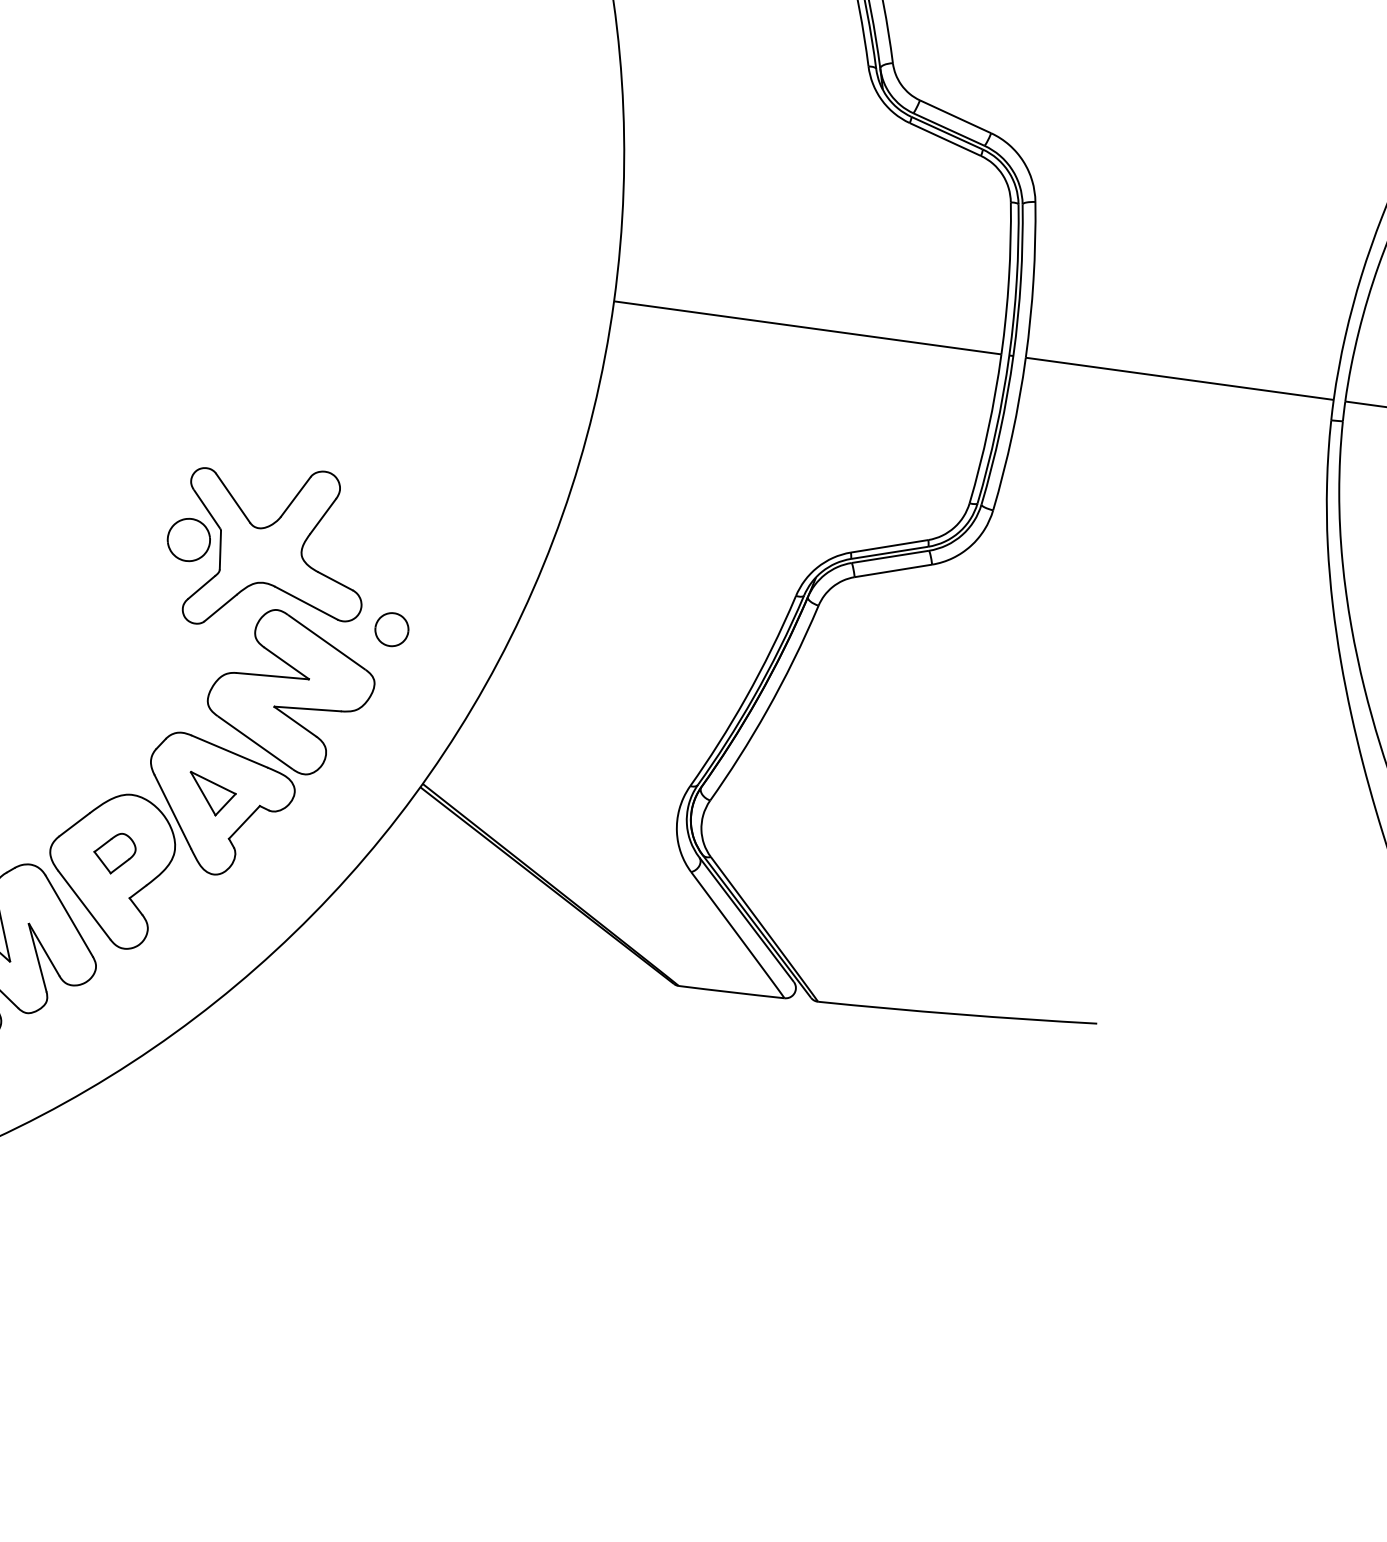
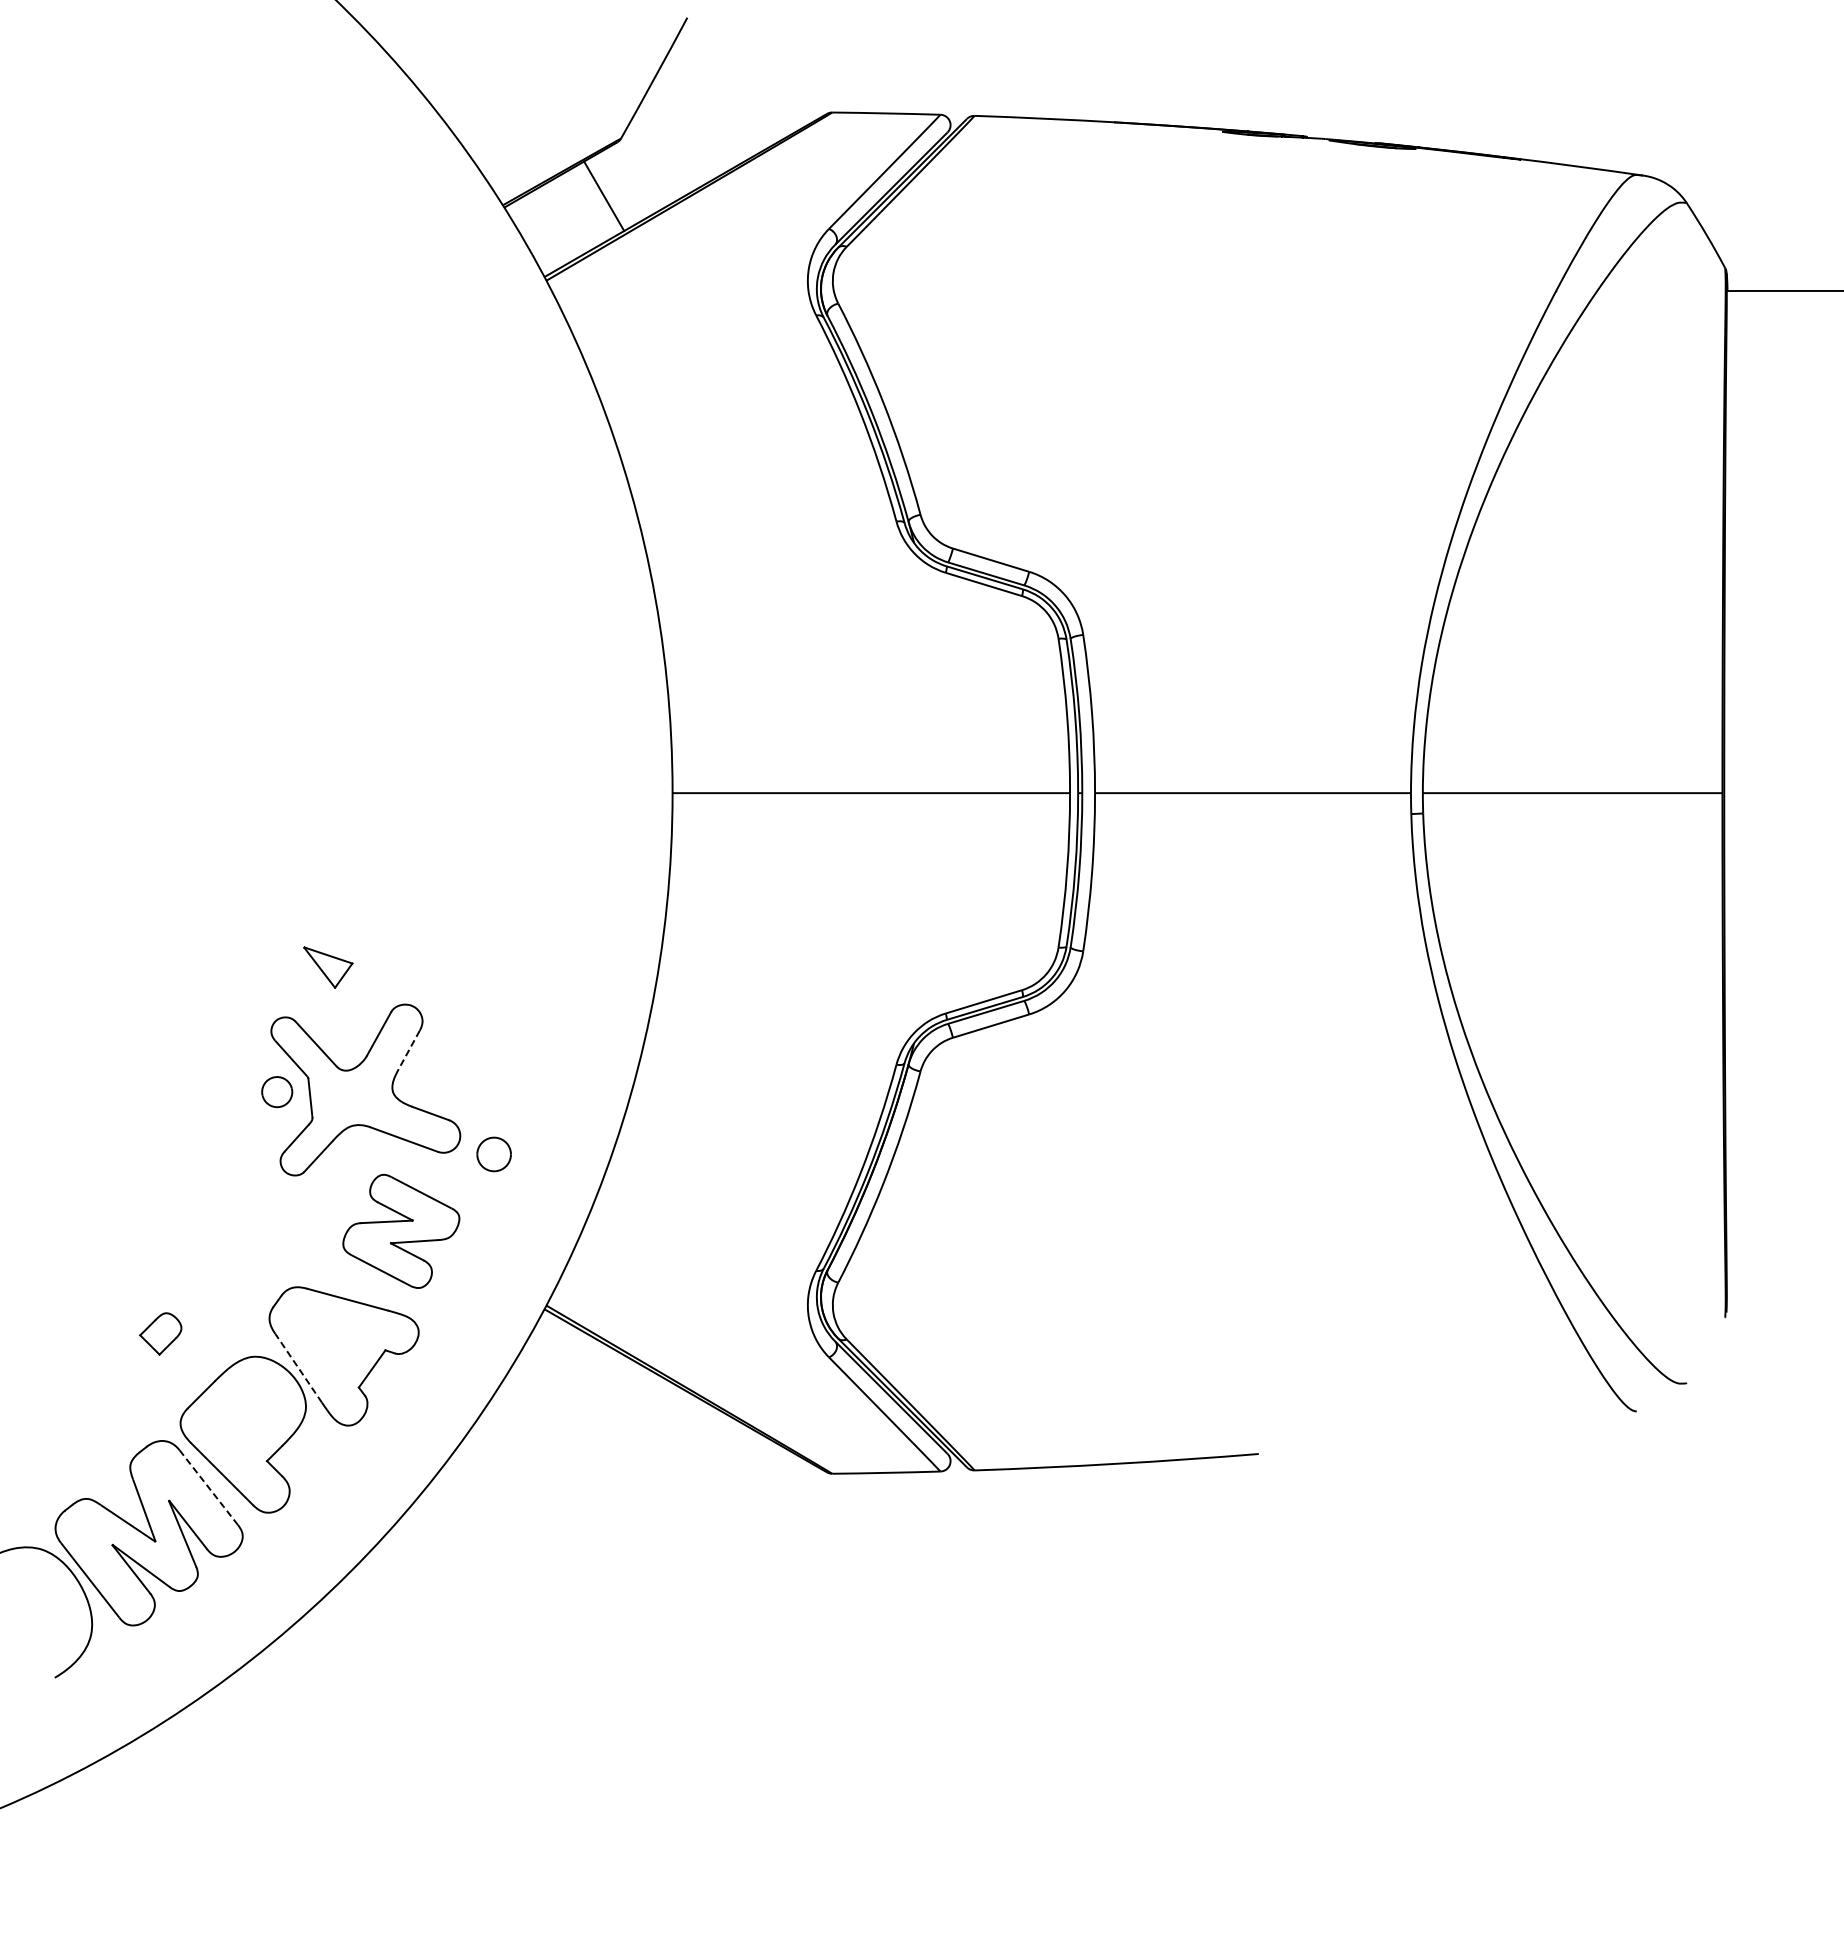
line: (323, 516) -> (409, 1049), solid -> dashed
part: (188, 539) -> (276, 1091), size x0.7
part: (291, 692) -> (401, 1231), size x0.7
part: (211, 794) -> (328, 967), moved
line: (172, 812) -> (298, 1368), solid -> dashed
part: (114, 852) -> (160, 1333), moved
line: (70, 916) -> (209, 1487), solid -> dashed

